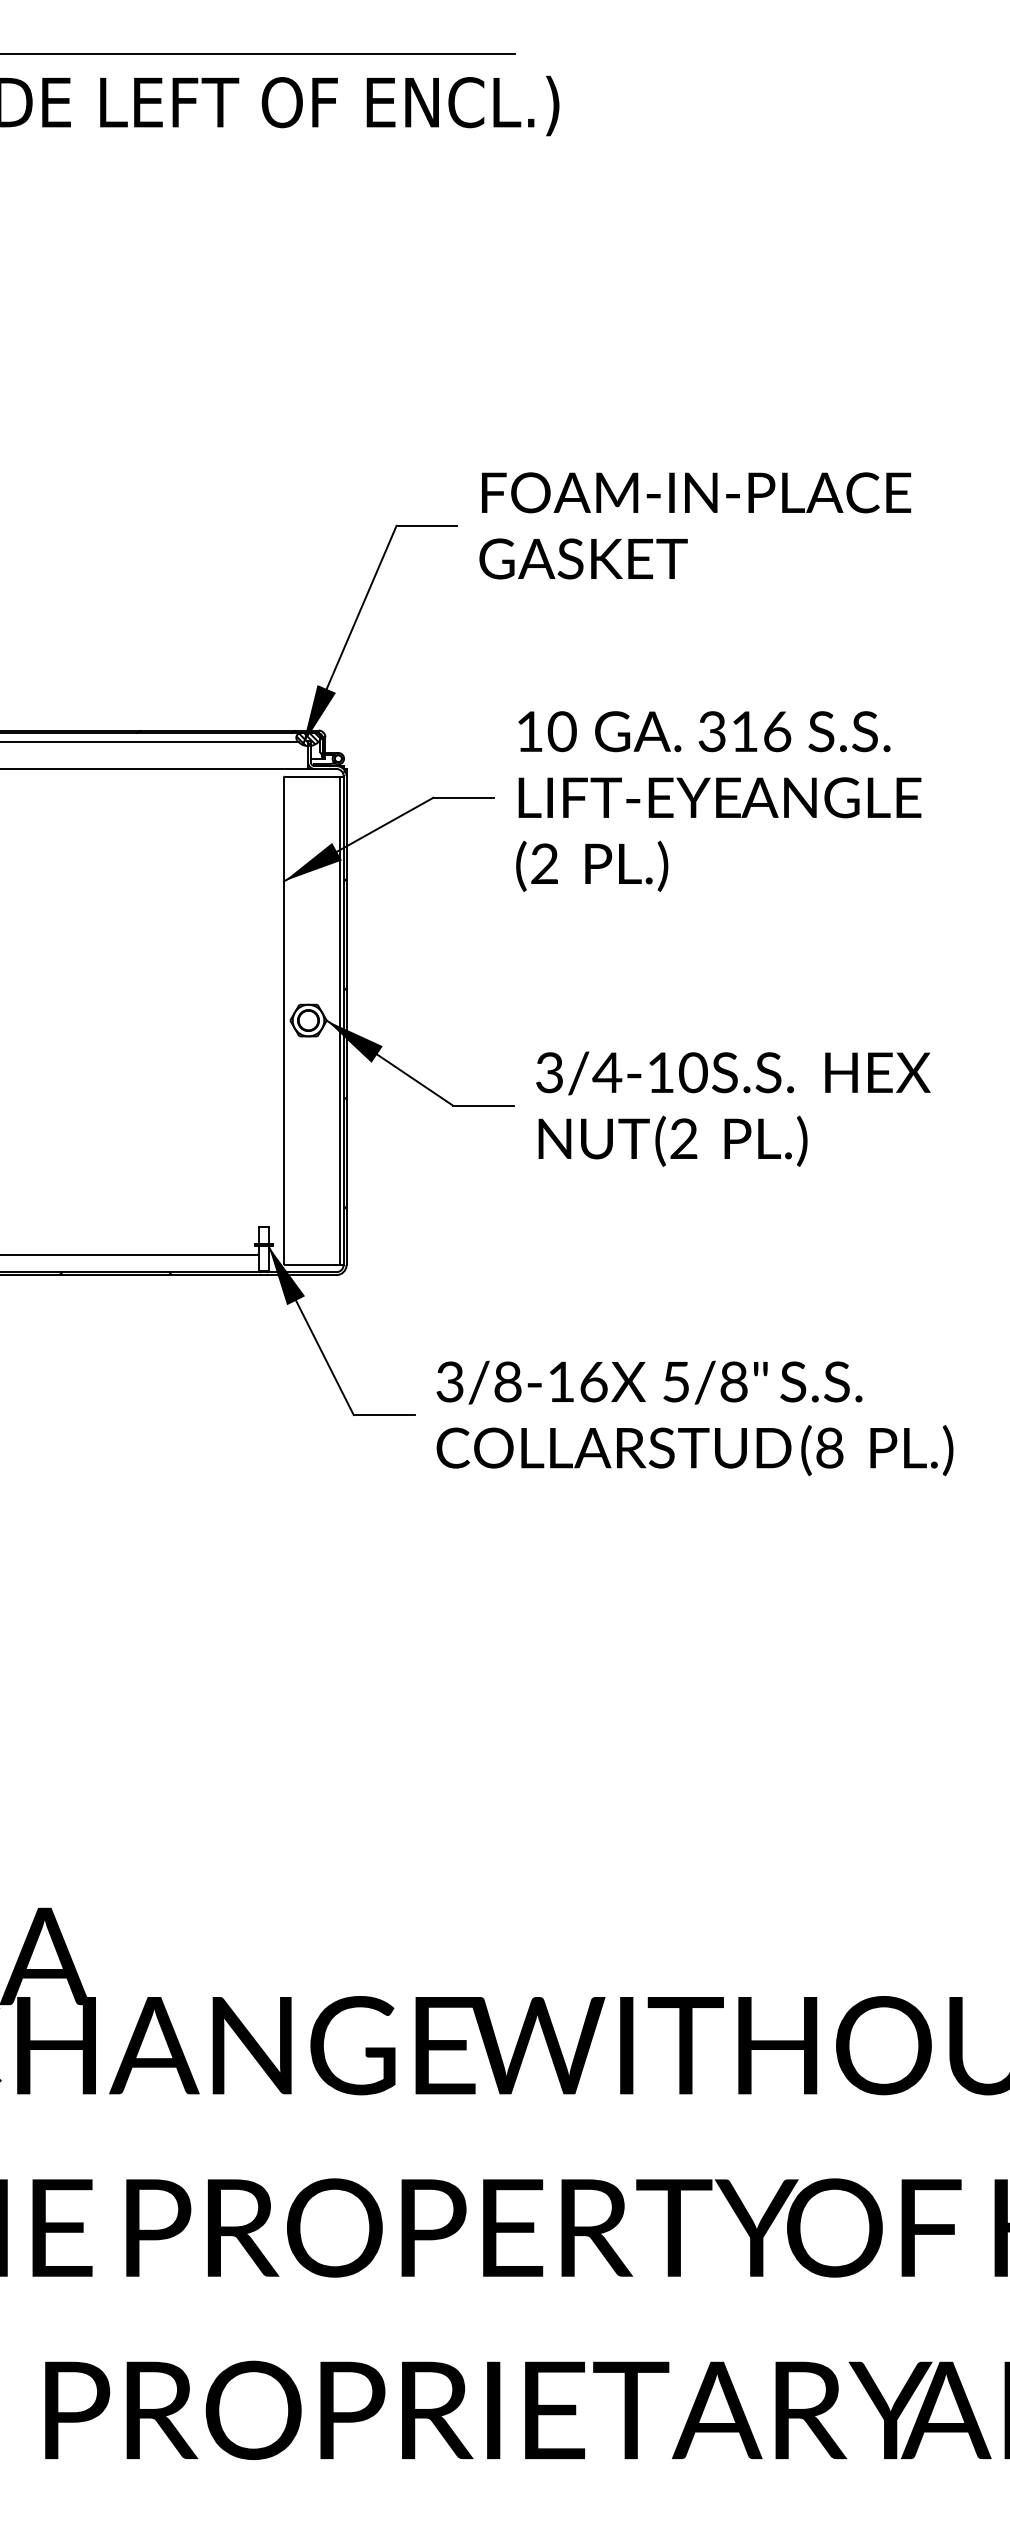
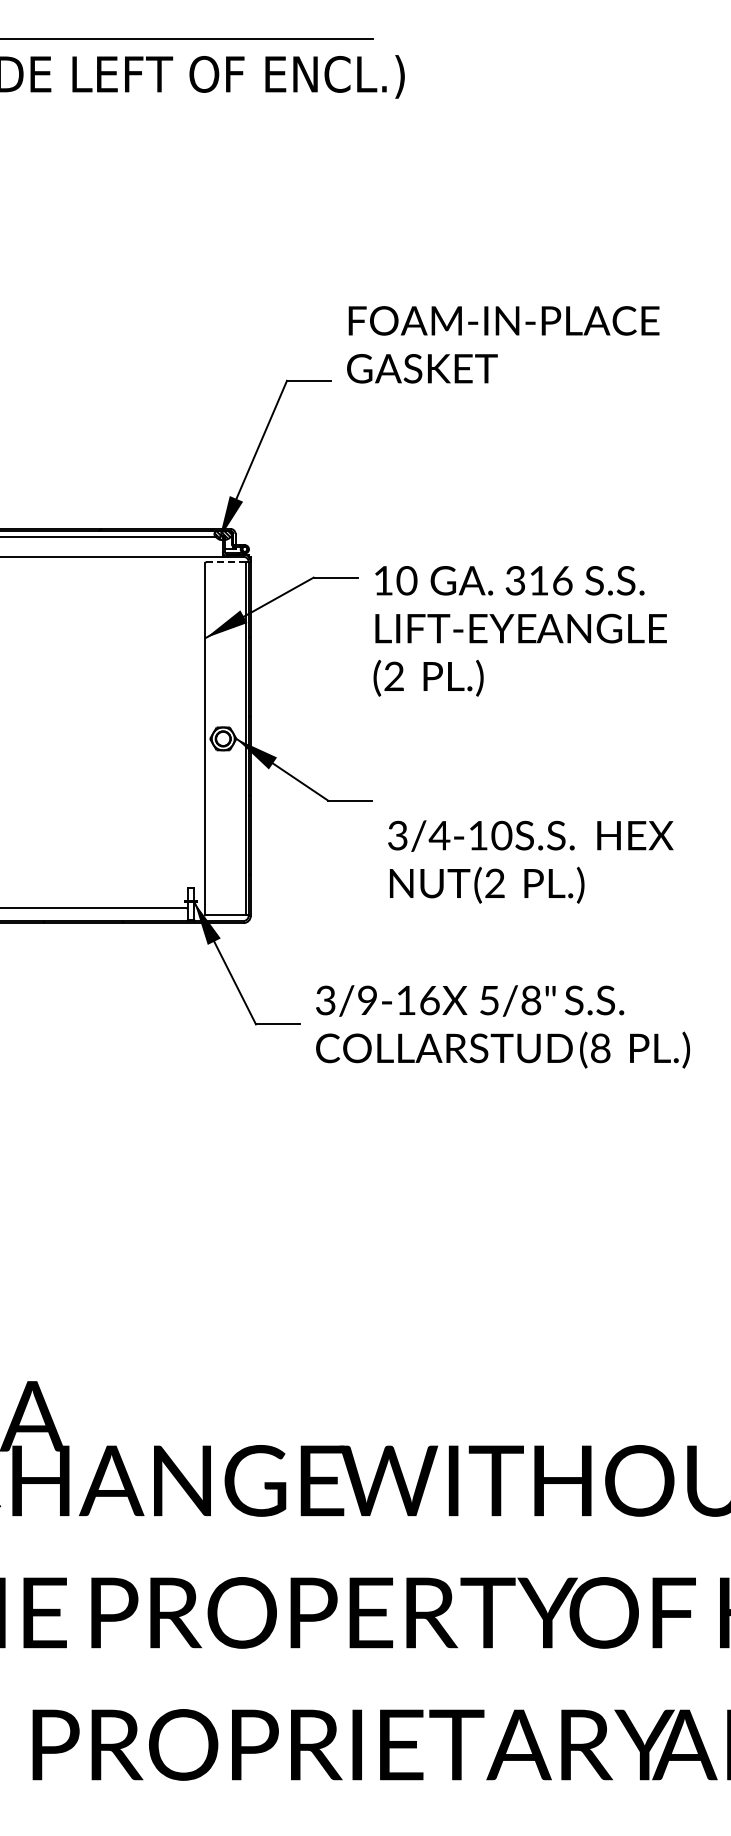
text: (695, 525) -> (503, 344), moved
line: (311, 776) -> (225, 562), solid -> dashed
text: (717, 801) -> (519, 631), moved
text: (732, 1108) -> (530, 861), moved
text: (507, 1383) -> (367, 1001), 3/8-16 -> 3/9-16

